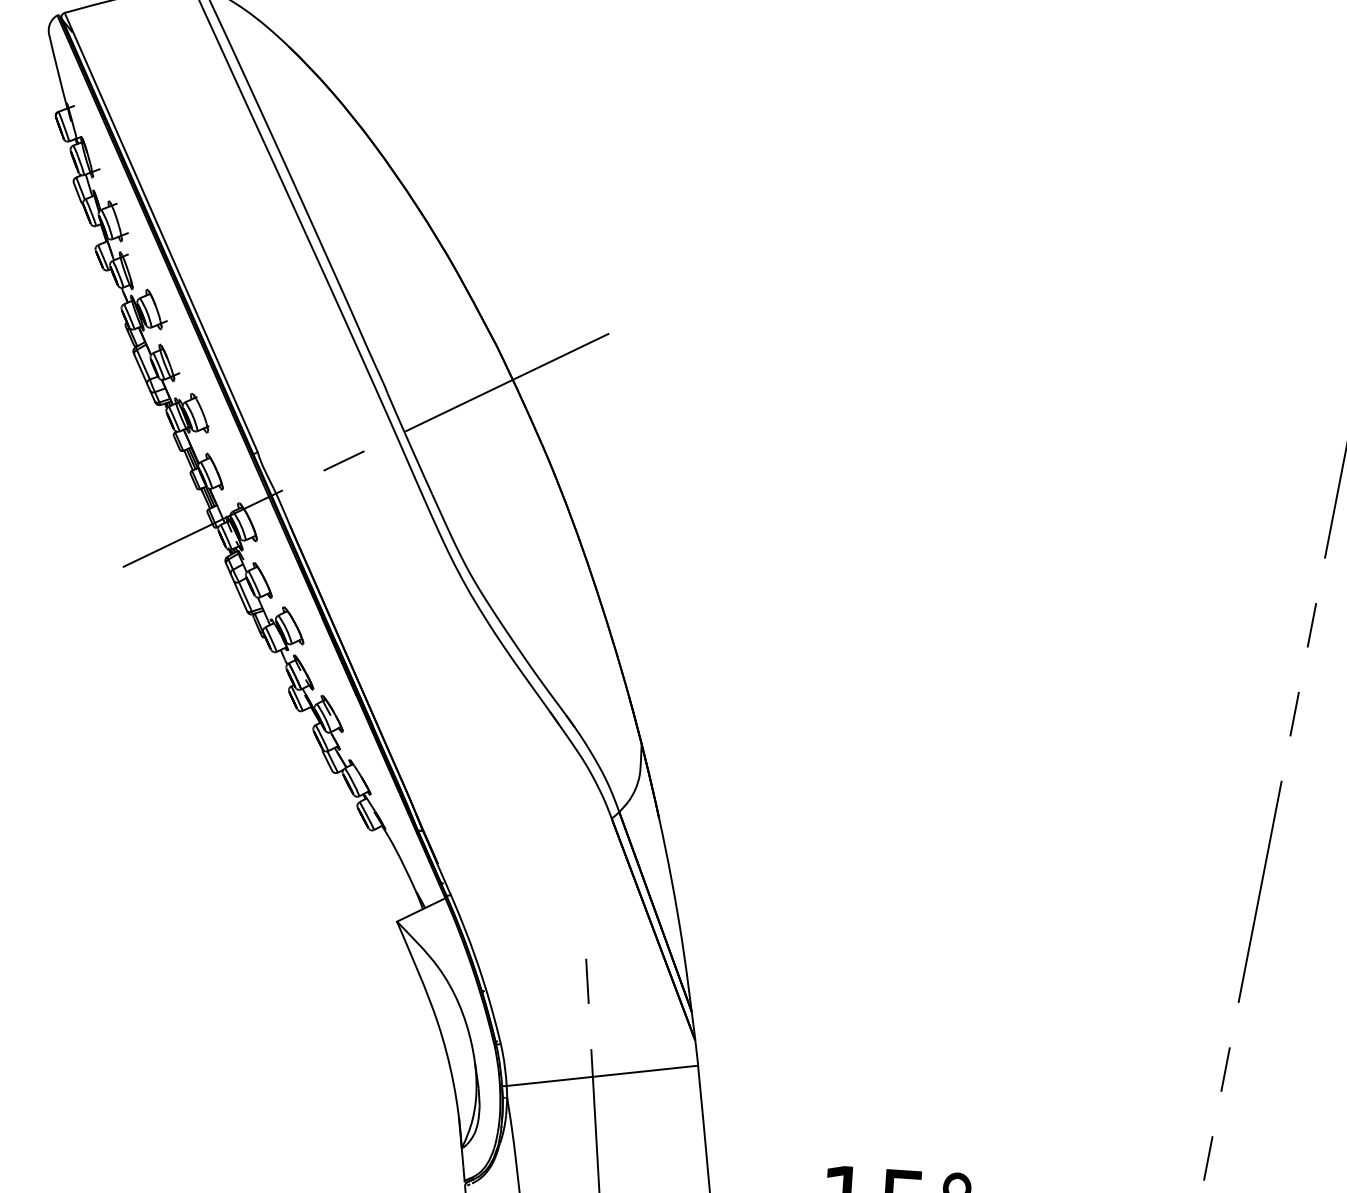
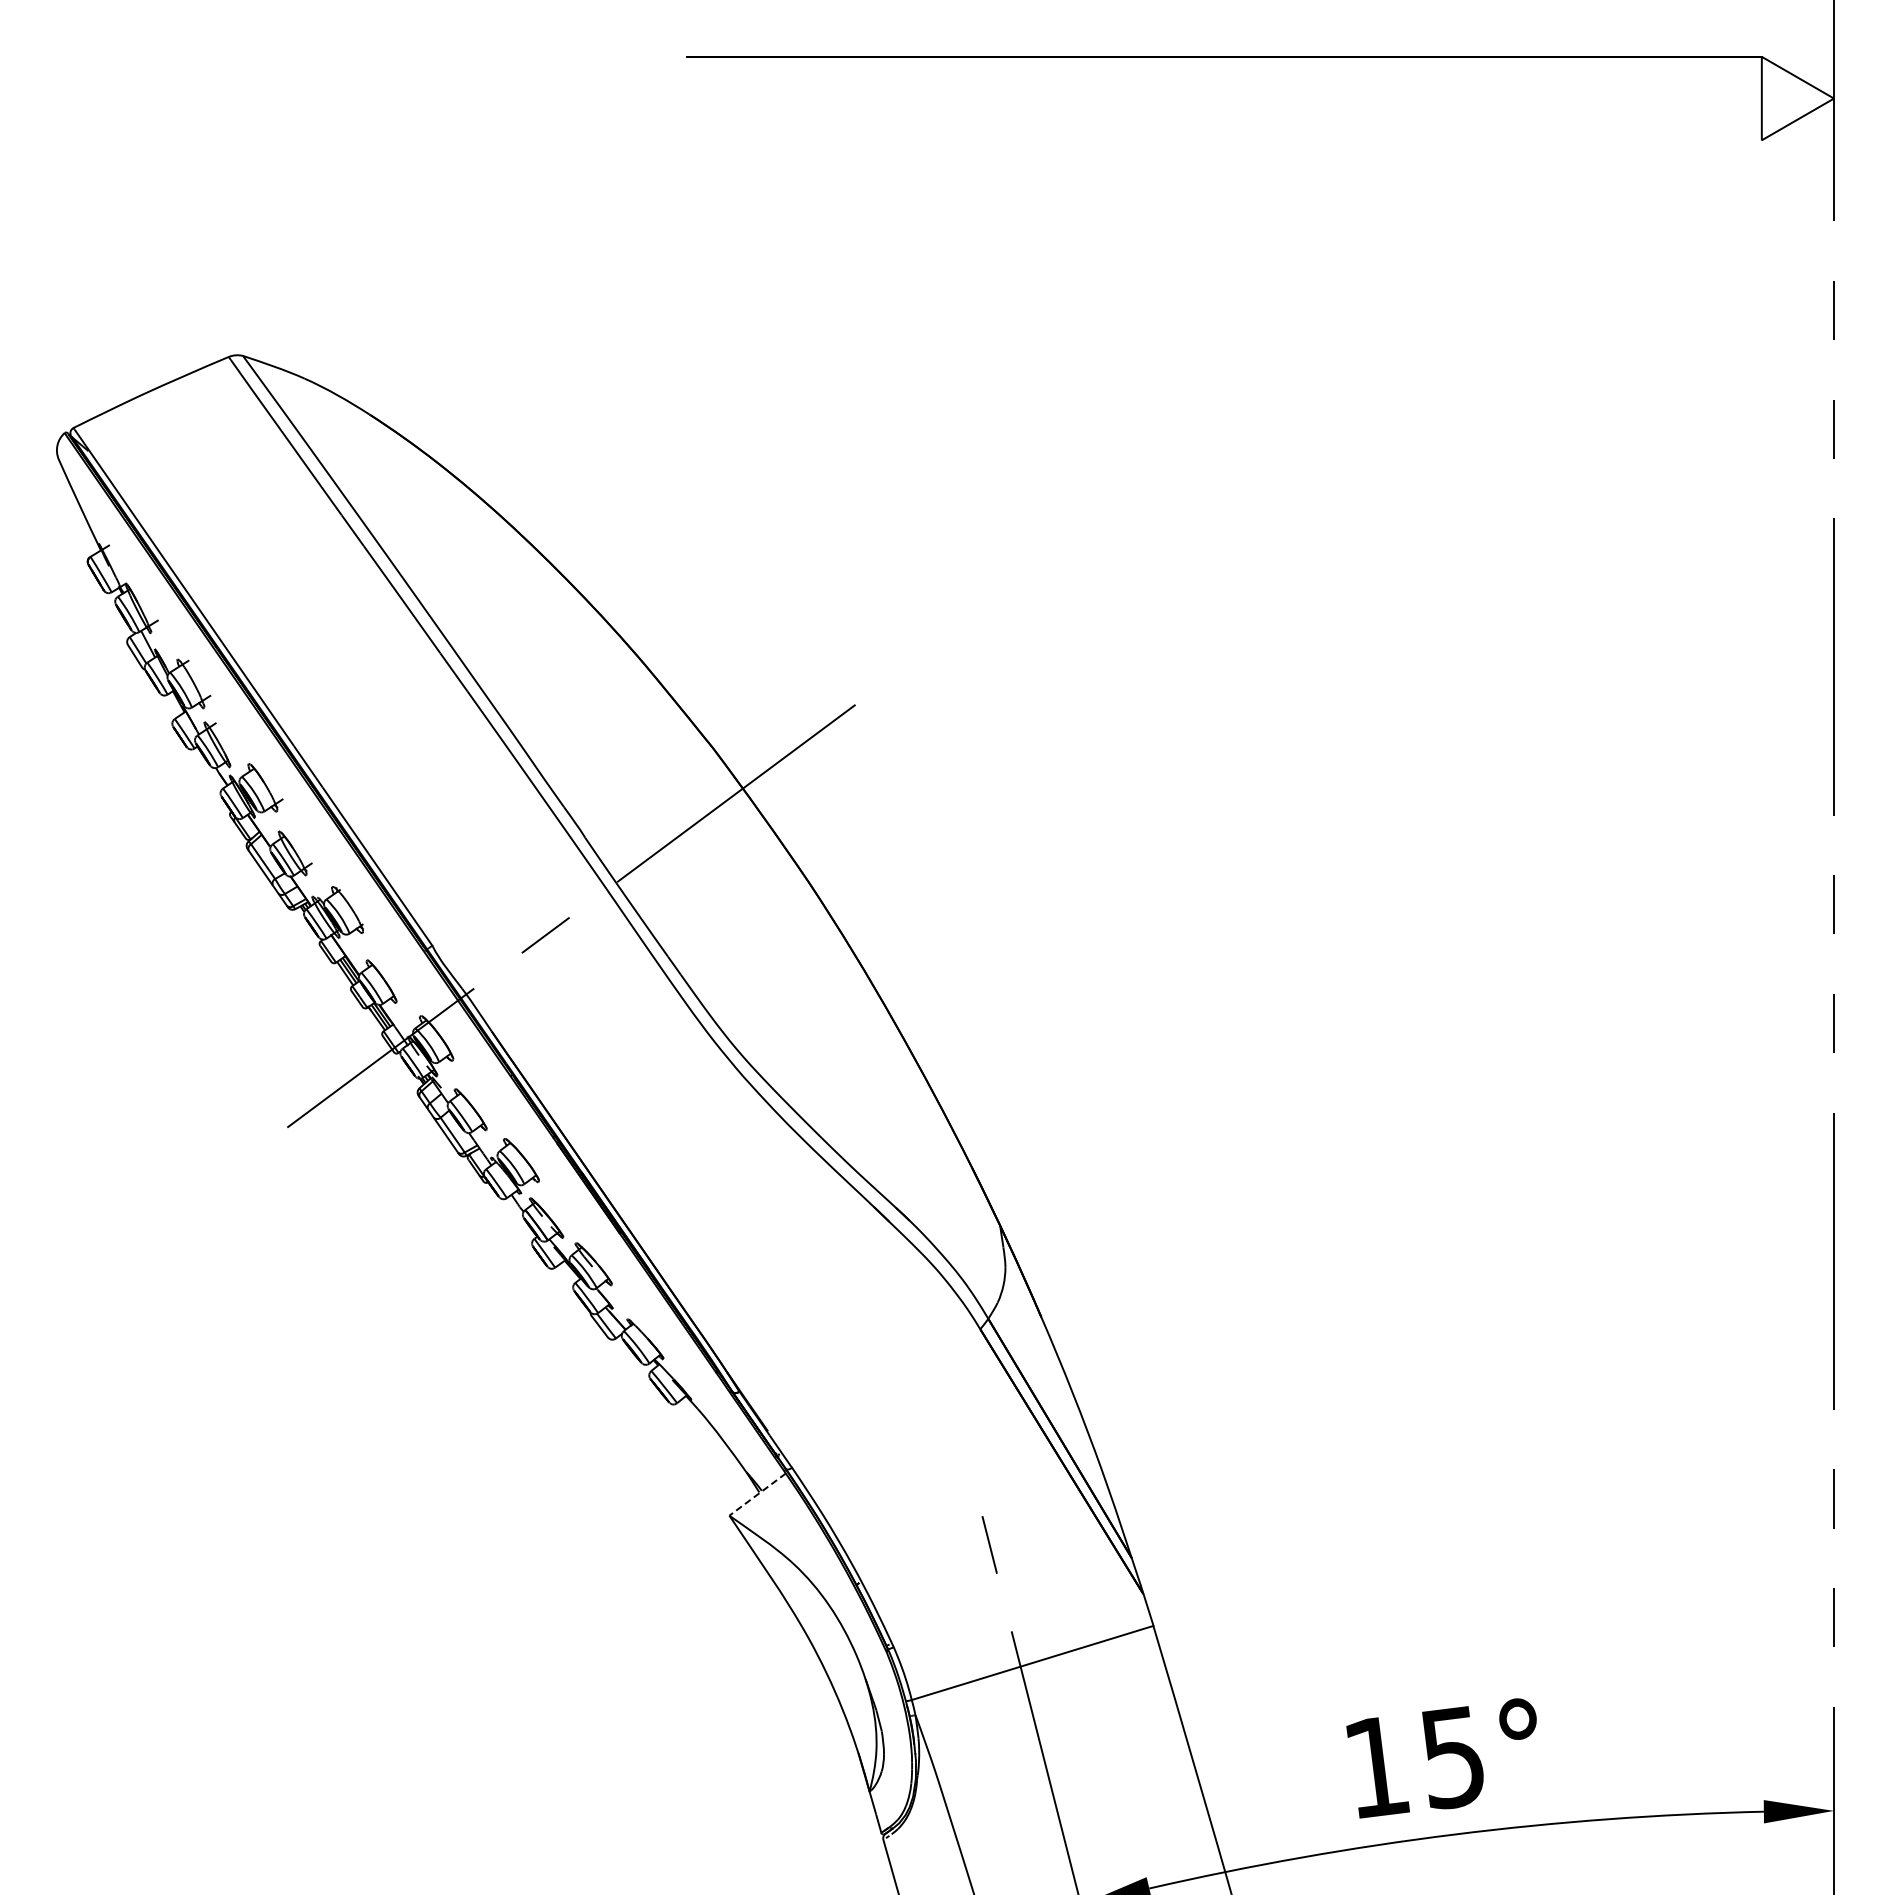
line: (421, 909) -> (757, 1494), solid -> dashed

